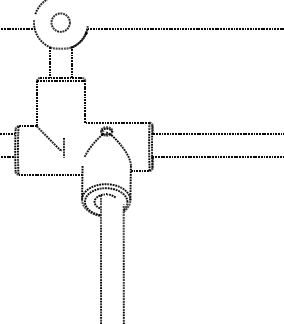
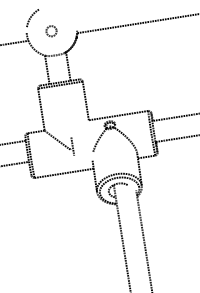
circle: (60, 22) -> (51, 31), size x0.6

